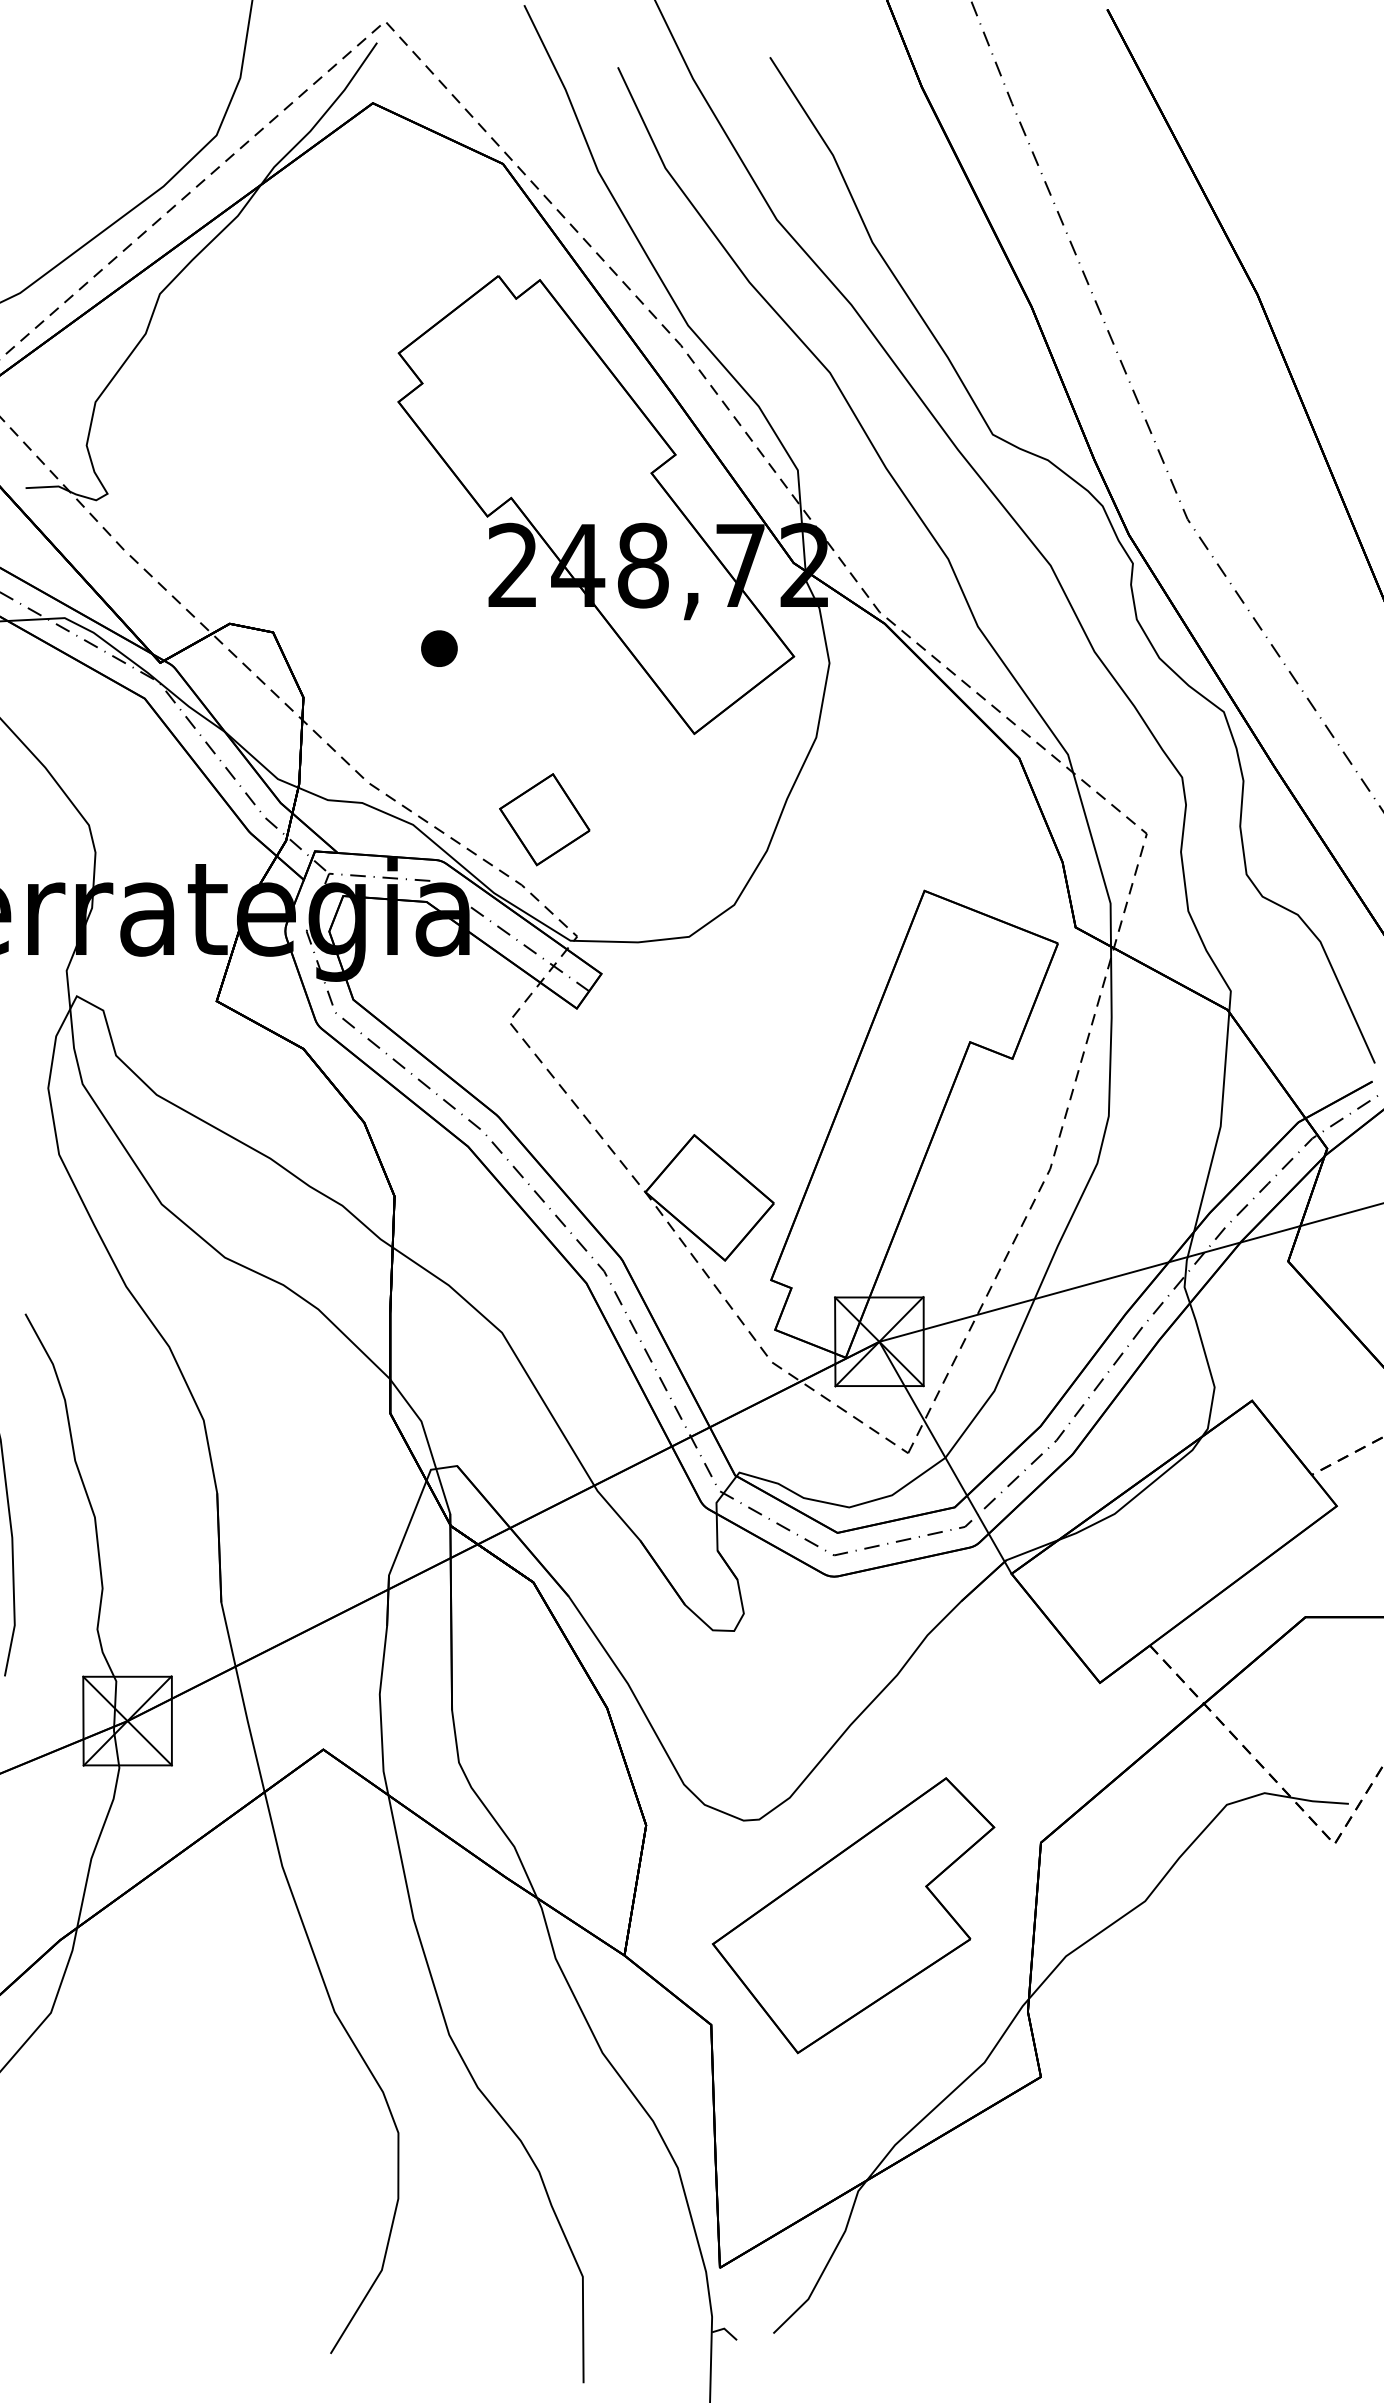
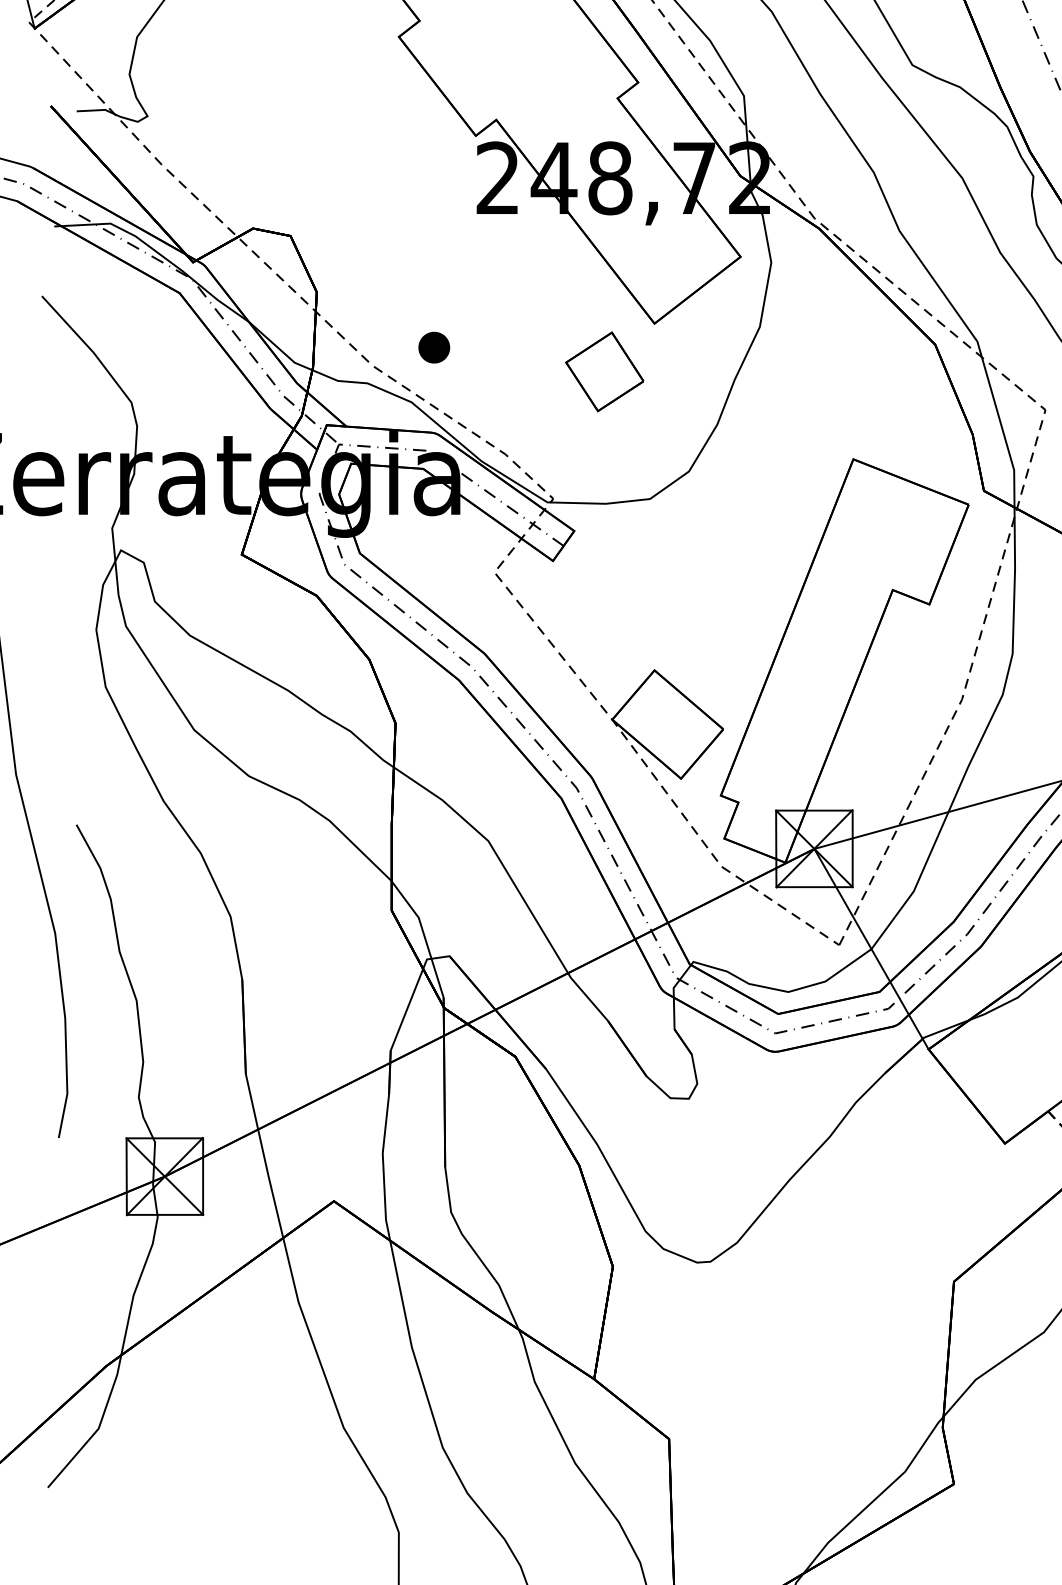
part: (439, 648) -> (434, 347), moved
part: (544, 819) -> (604, 371), moved
part: (853, 1915) -> (792, 1344), removed

